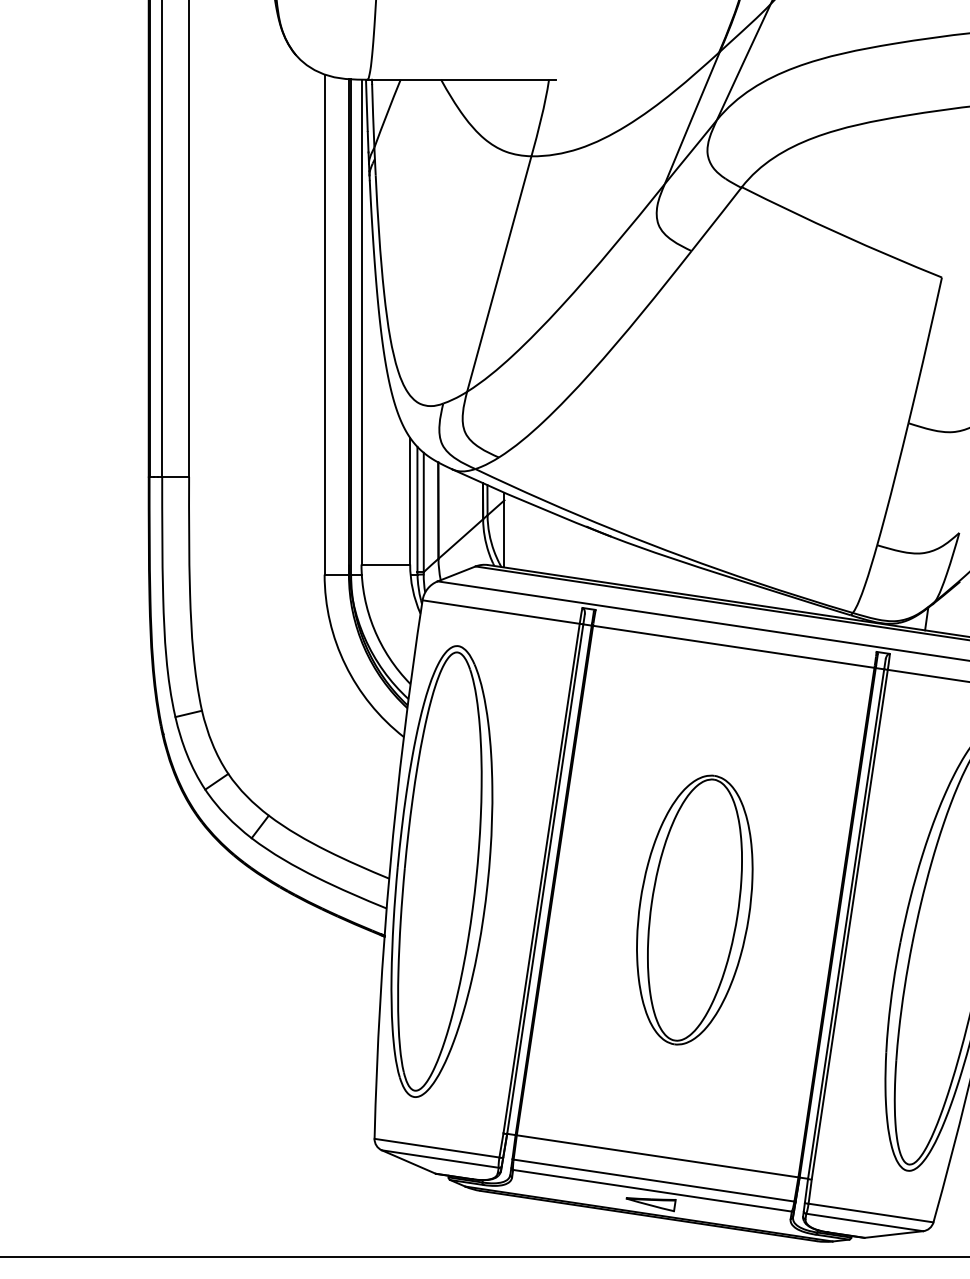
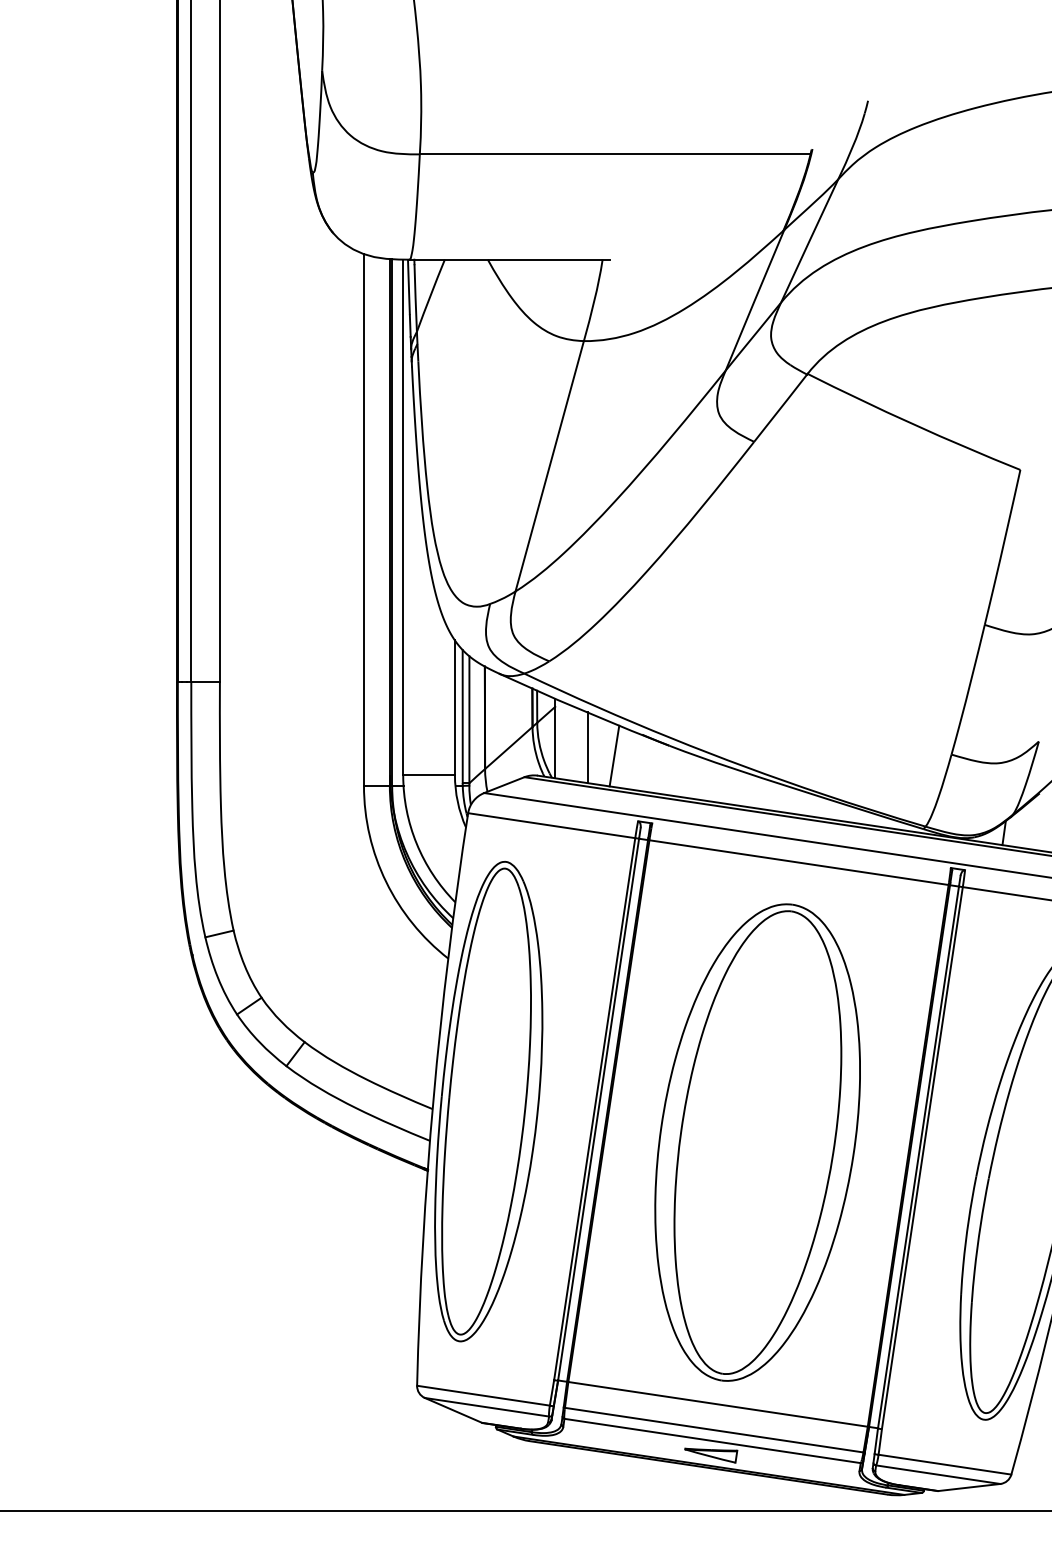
line: (534, 538) -> (587, 747), added
line: (560, 546) -> (614, 755), added
part: (694, 910) -> (757, 1142), size x1.67

